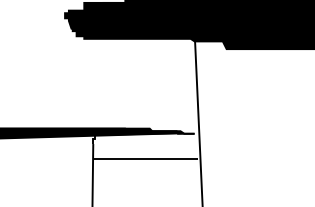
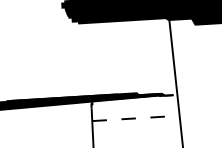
line: (145, 159) -> (134, 118), solid -> dashed

